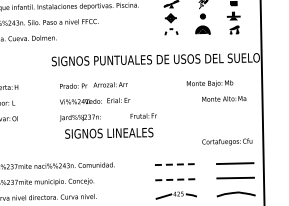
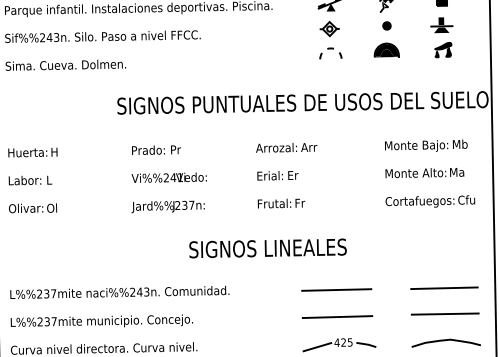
text: (209, 83) -> (425, 145), moved
text: (110, 84) -> (286, 147), moved
text: (118, 100) -> (277, 175), moved
text: (109, 132) -> (268, 247), moved
text: (227, 141) -> (430, 200), moved
line: (174, 164) -> (336, 289), dashed -> solid
line: (175, 179) -> (337, 316), dashed -> solid

